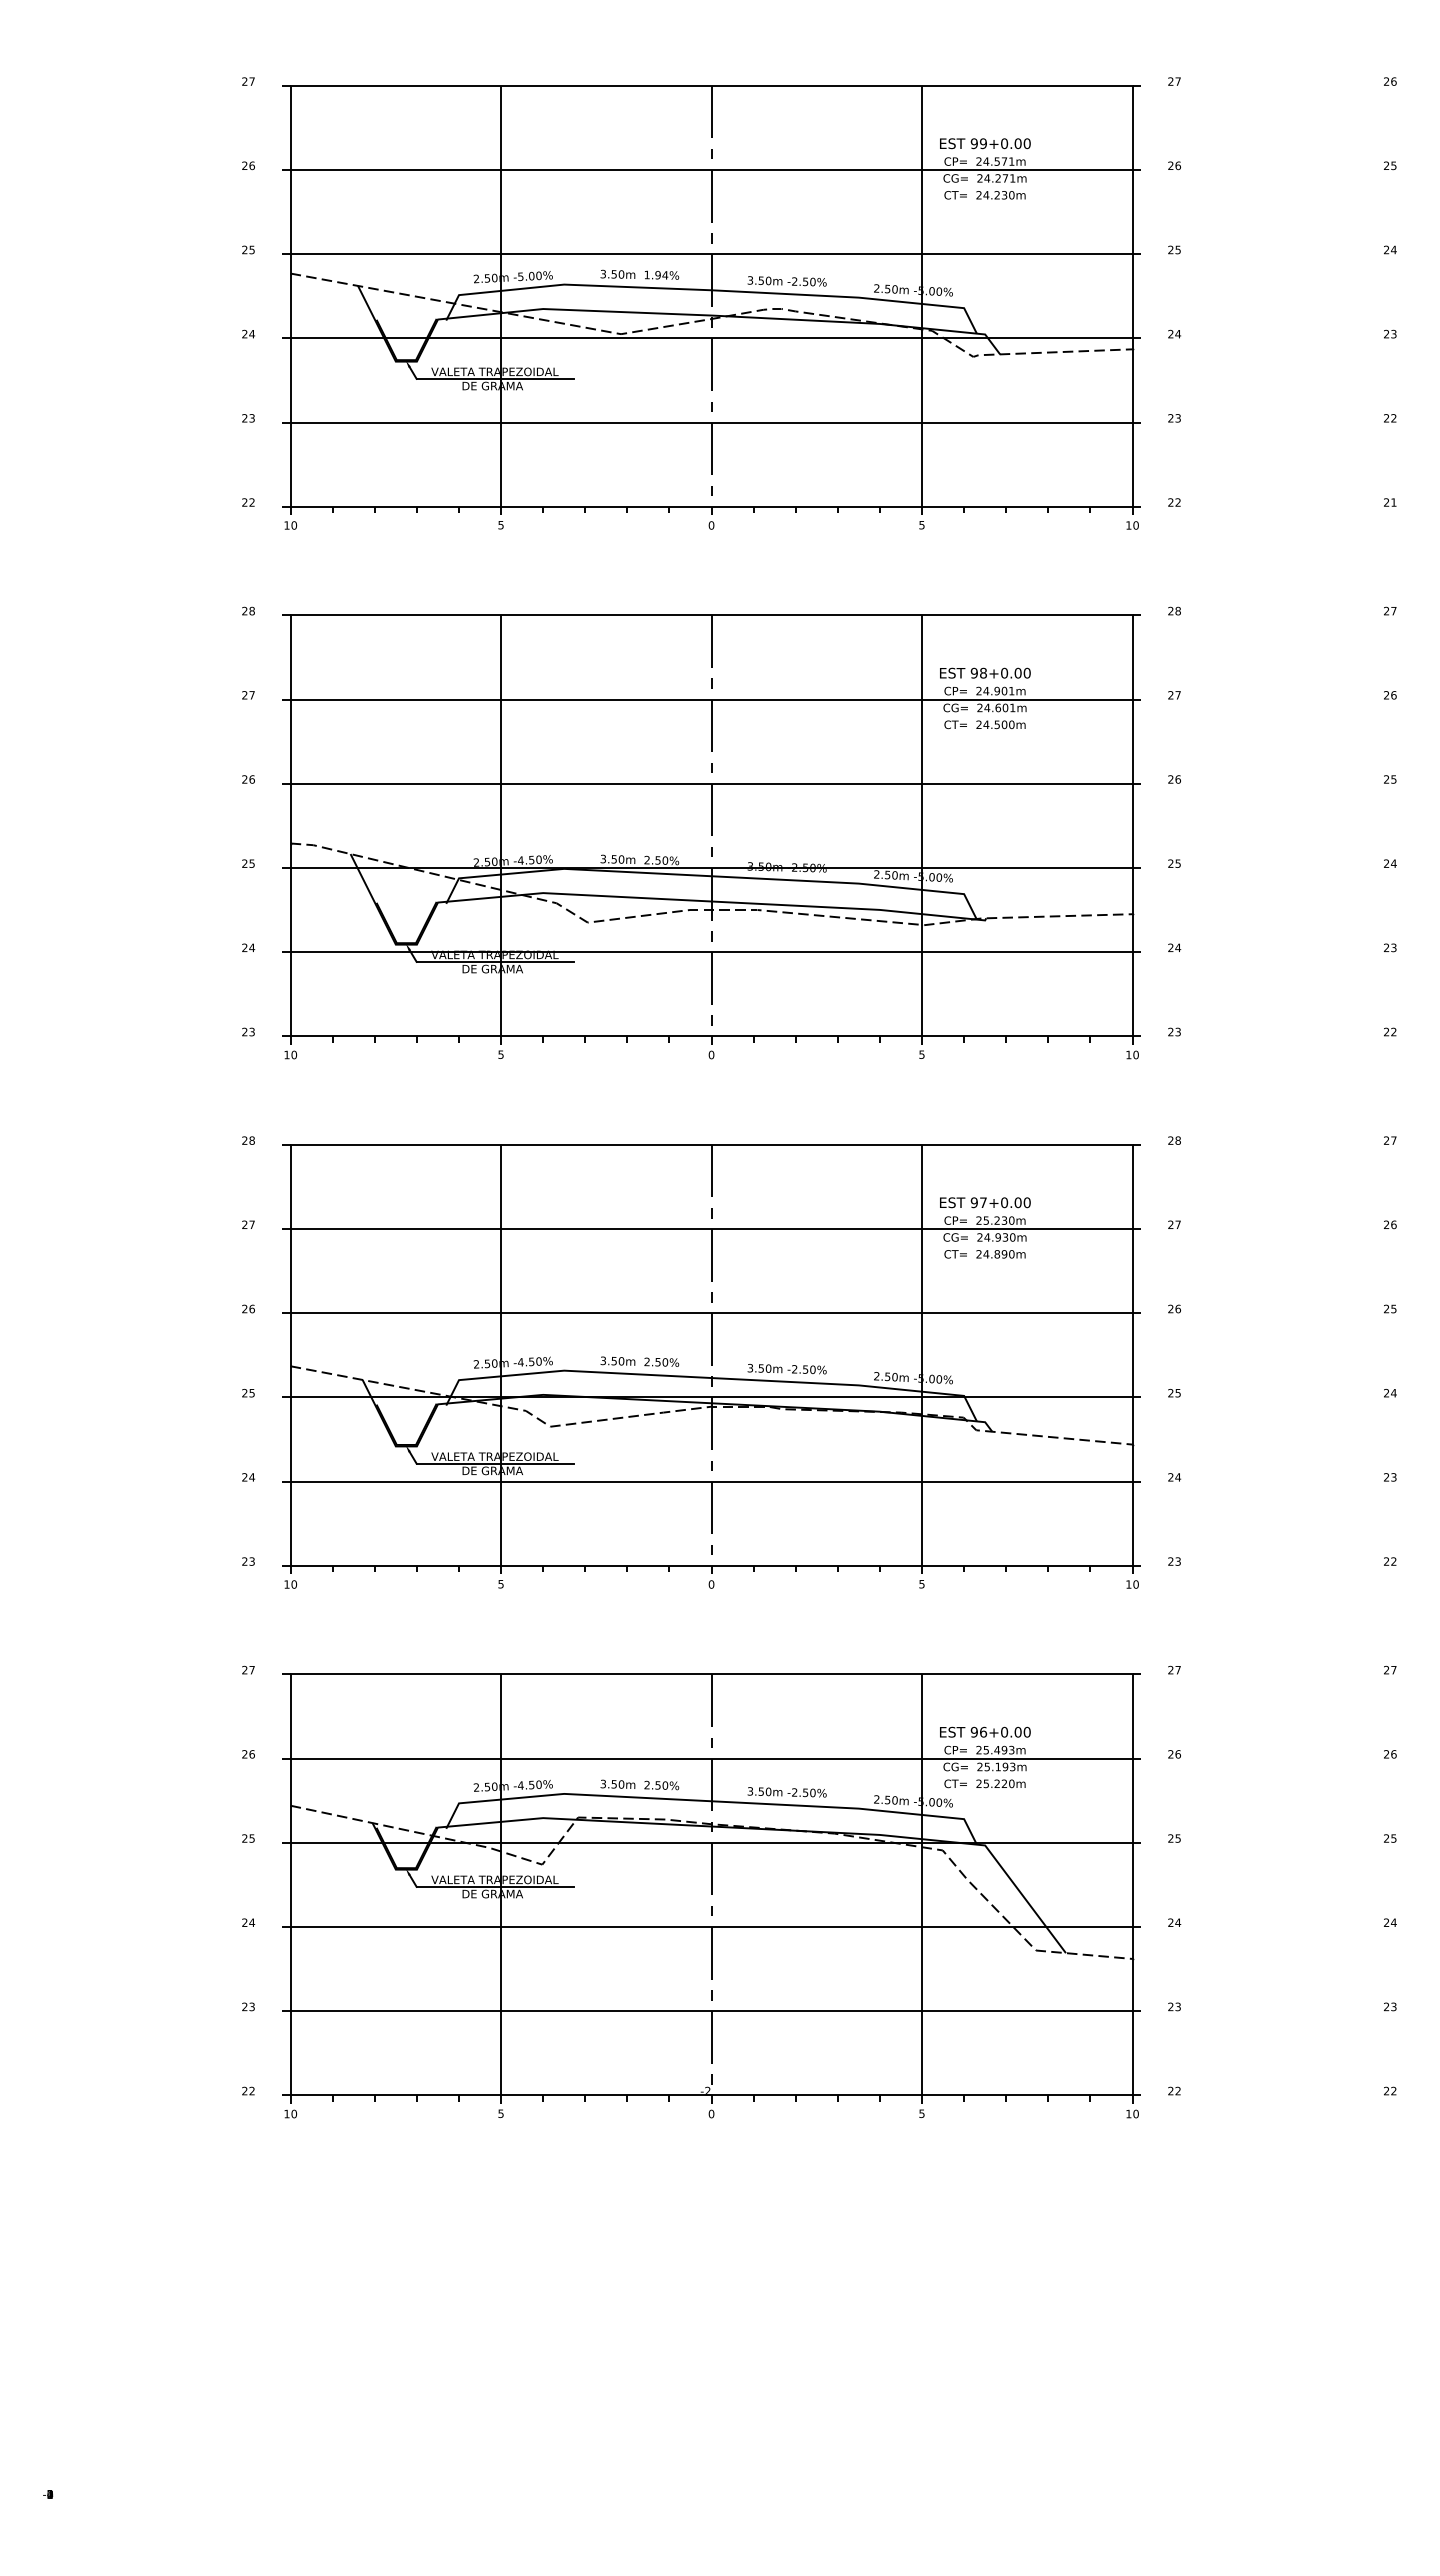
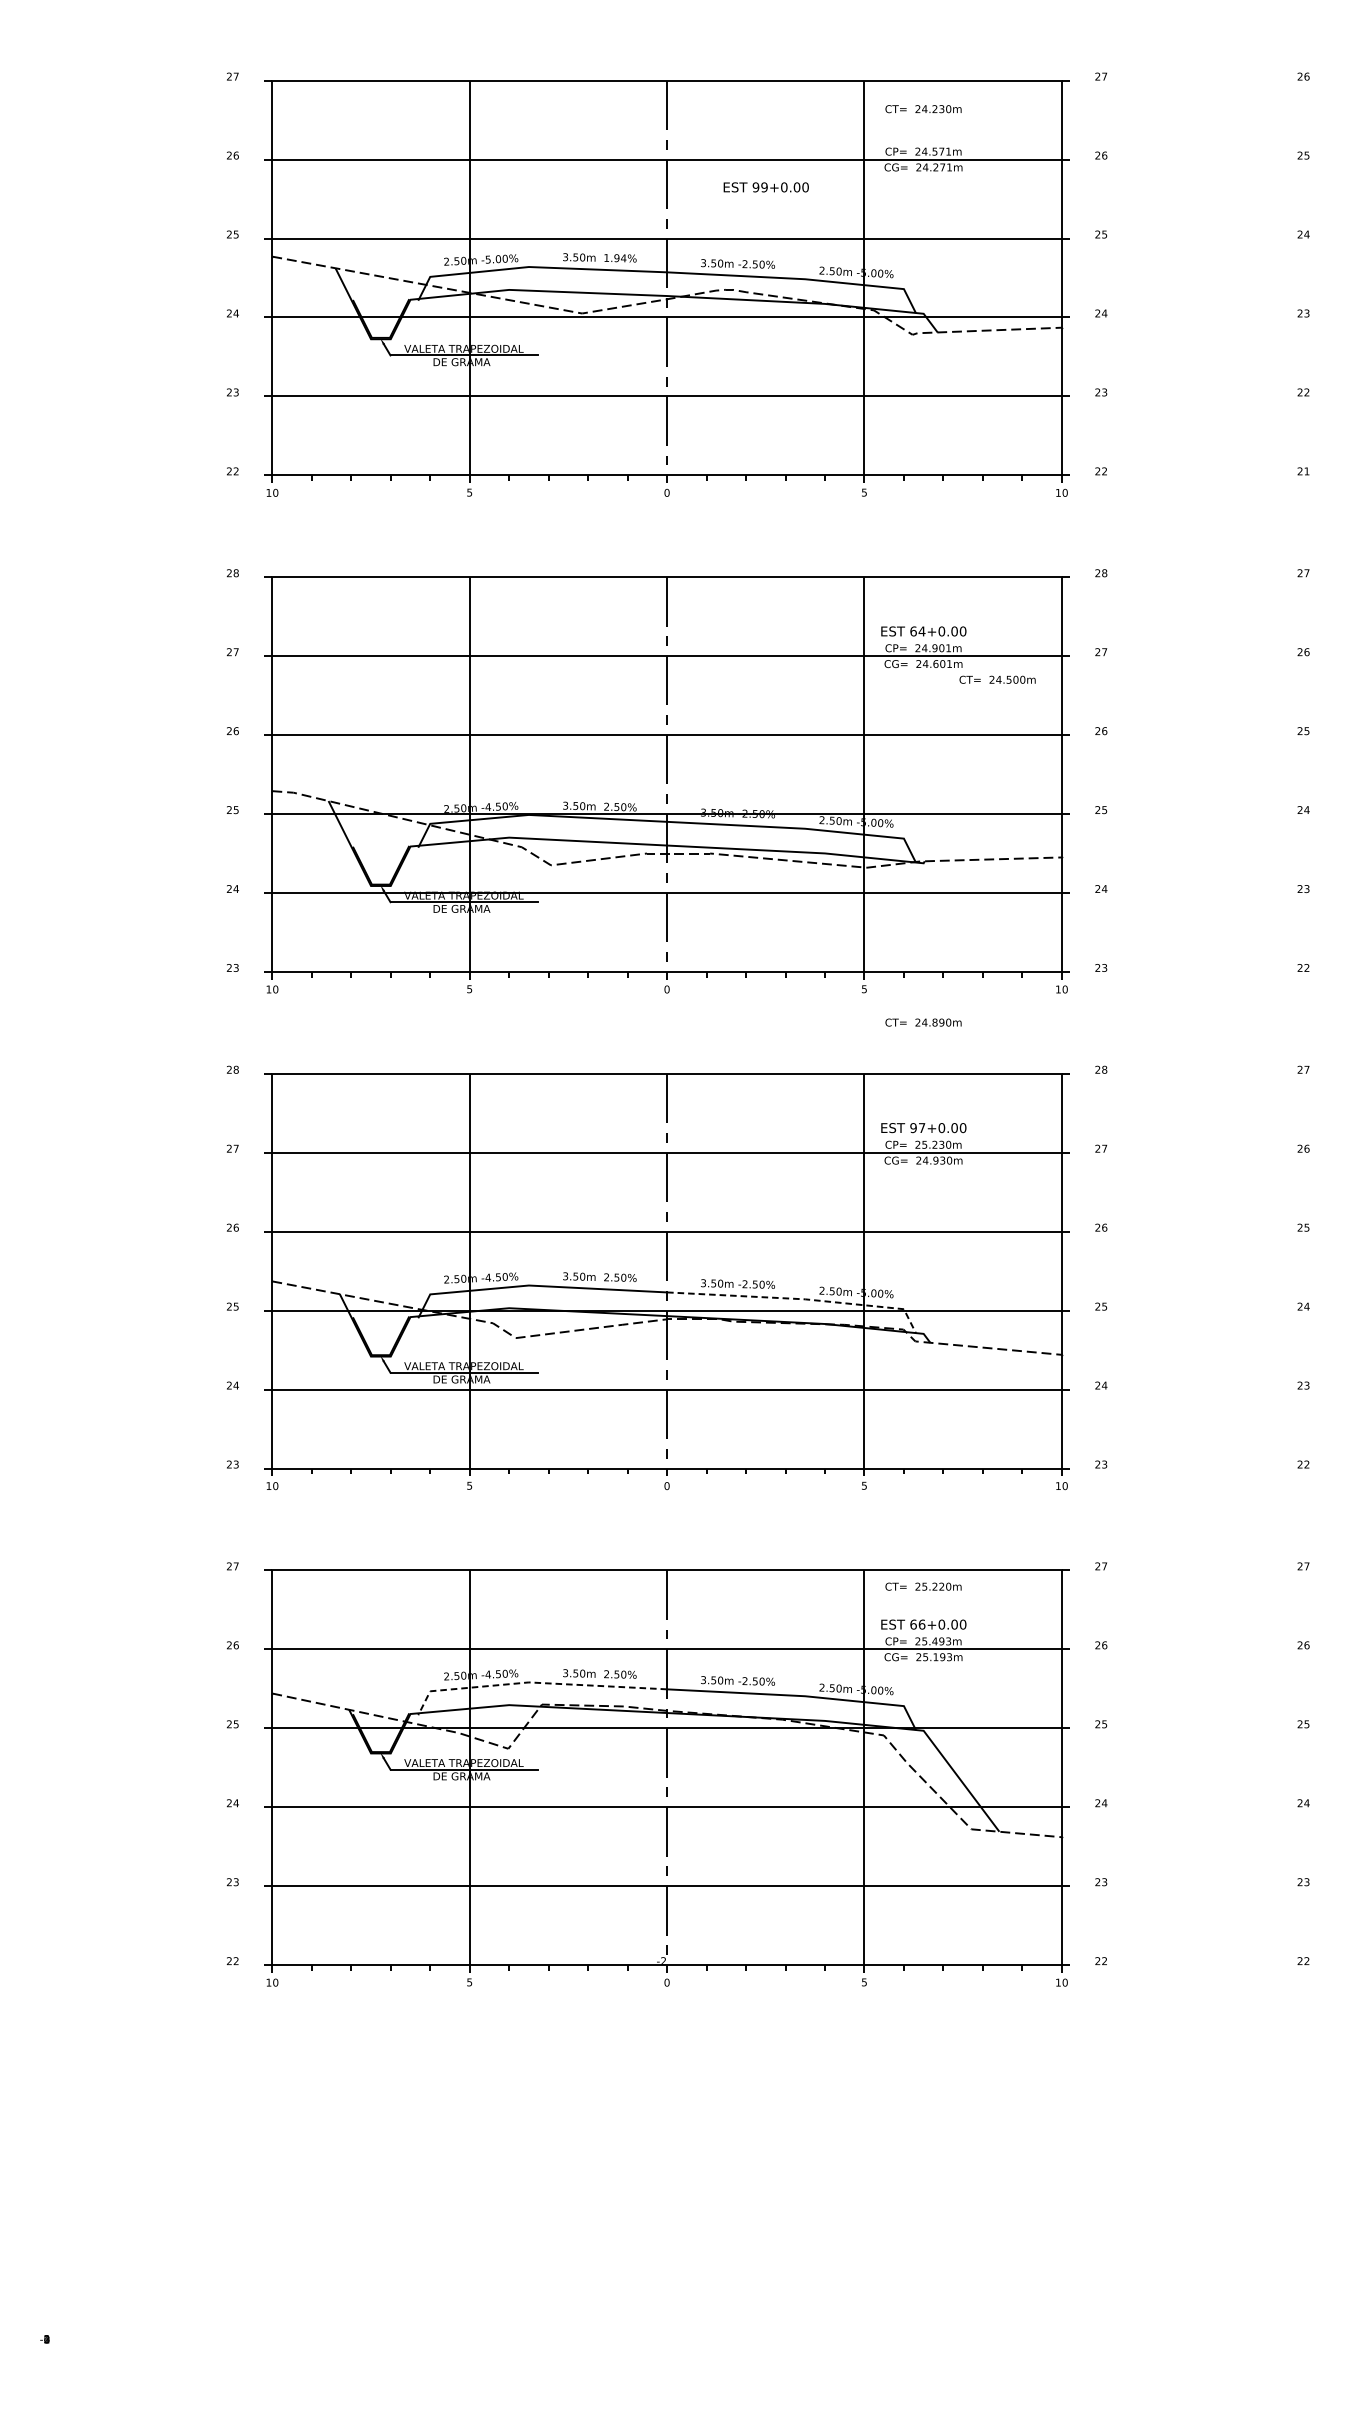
text: (985, 143) -> (766, 187), moved
text: (984, 195) -> (923, 109), moved
text: (978, 672) -> (917, 630), 98+0.00 -> 64+0.00
text: (984, 724) -> (997, 679), moved
text: (984, 1254) -> (923, 1022), moved
line: (853, 1385) -> (800, 1299), solid -> dashed
text: (973, 1731) -> (912, 1623), 96+0.00 -> 66+0.00
text: (984, 1783) -> (923, 1586), moved
line: (569, 1794) -> (533, 1682), solid -> dashed

